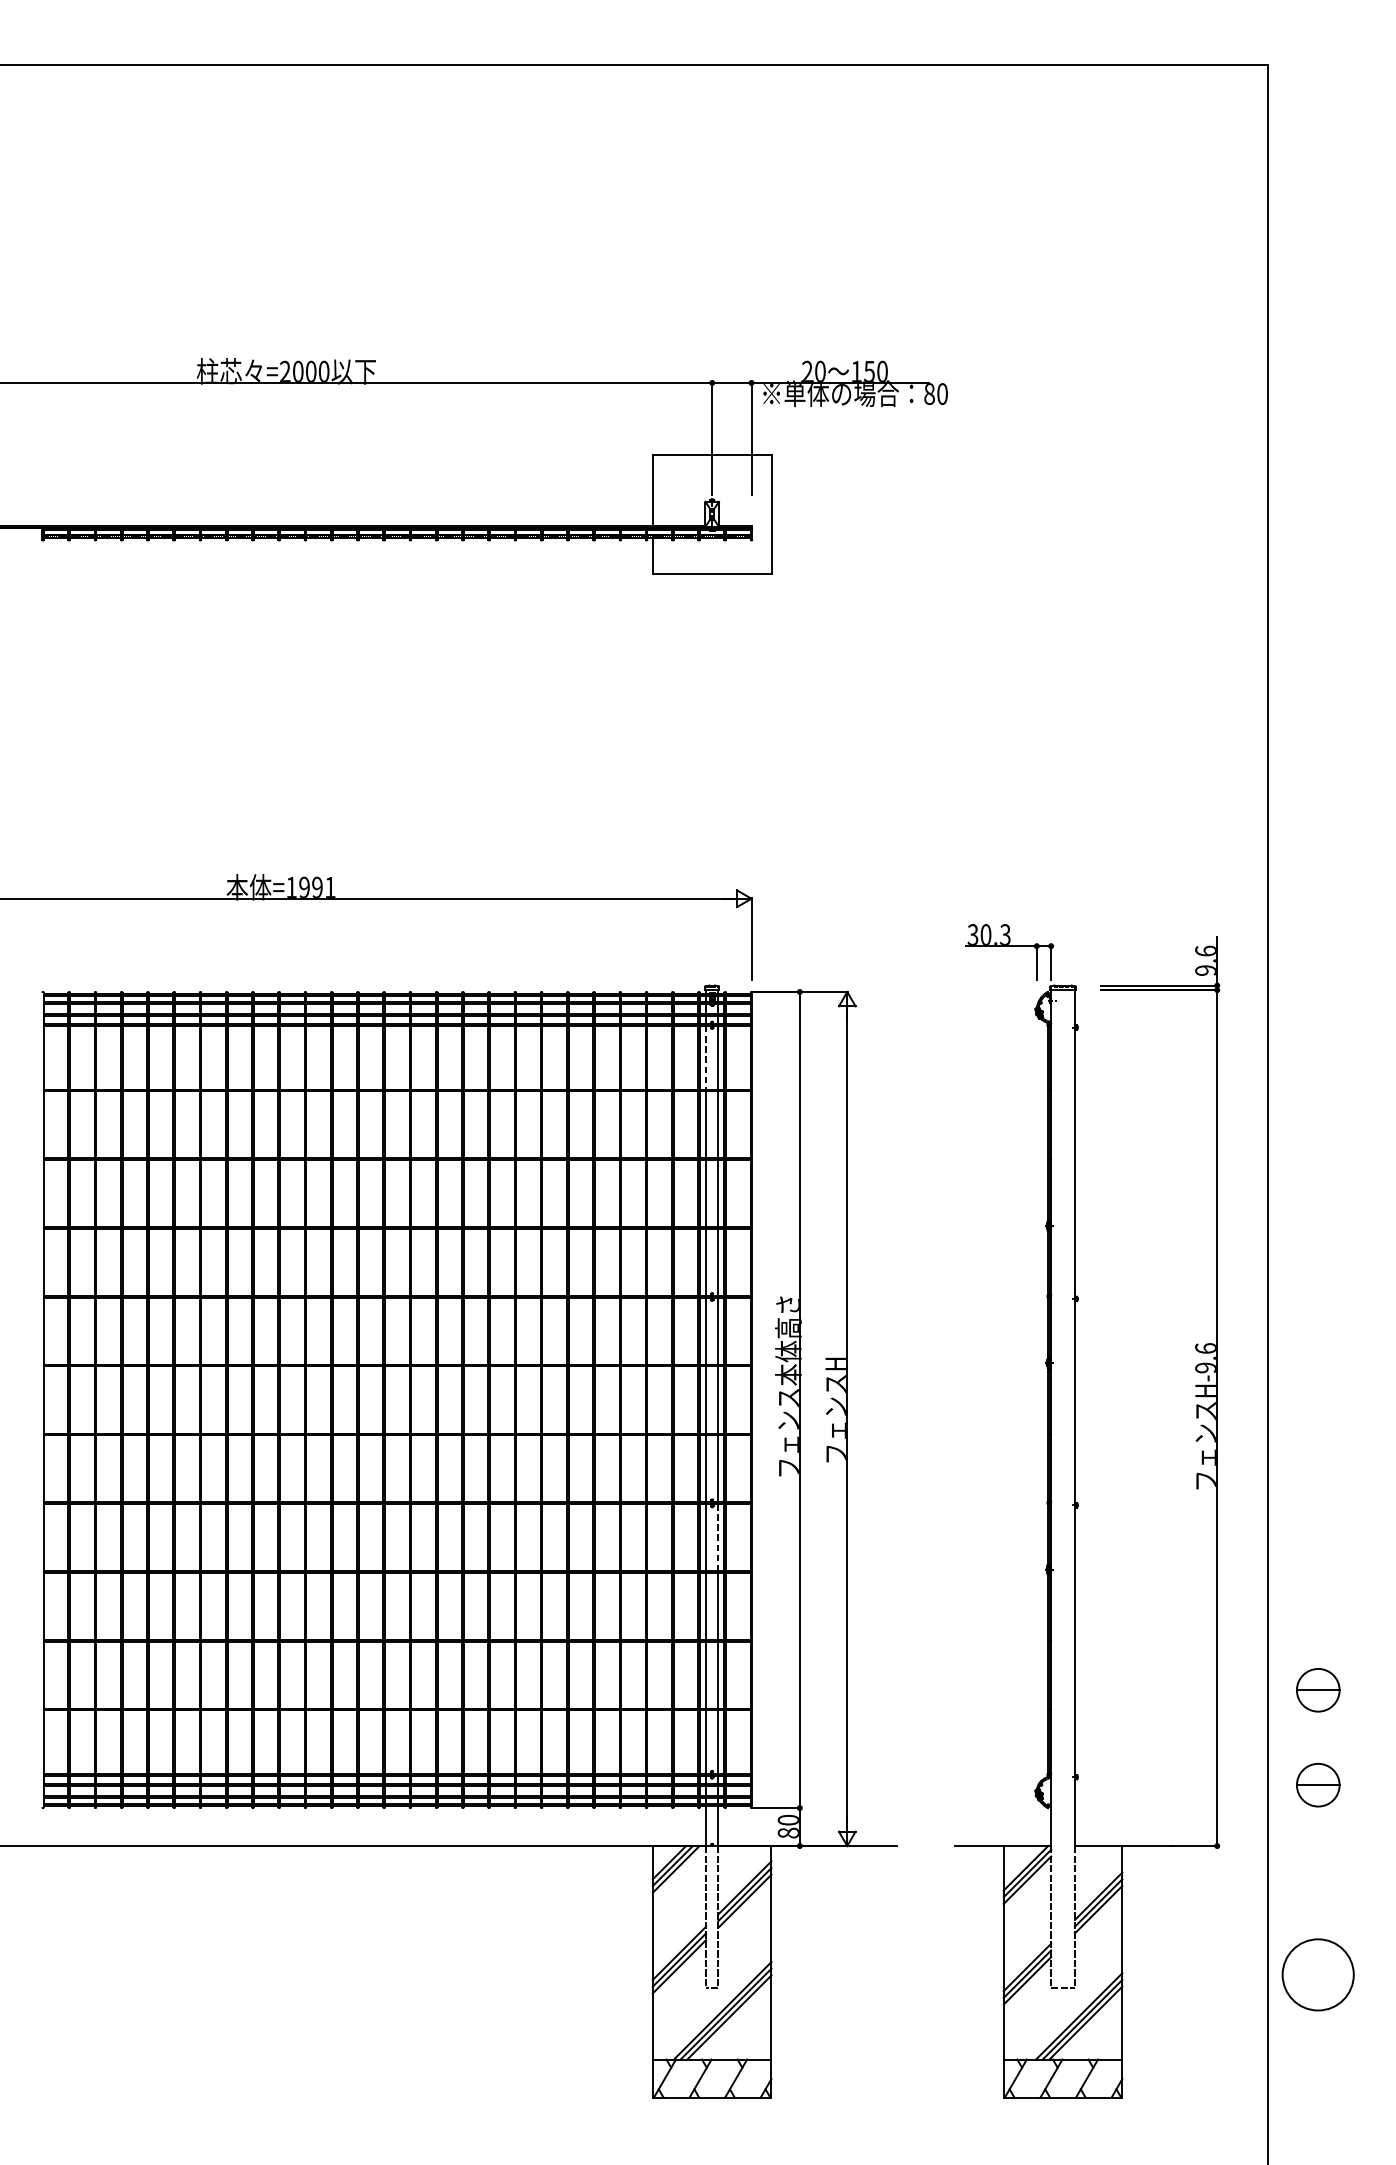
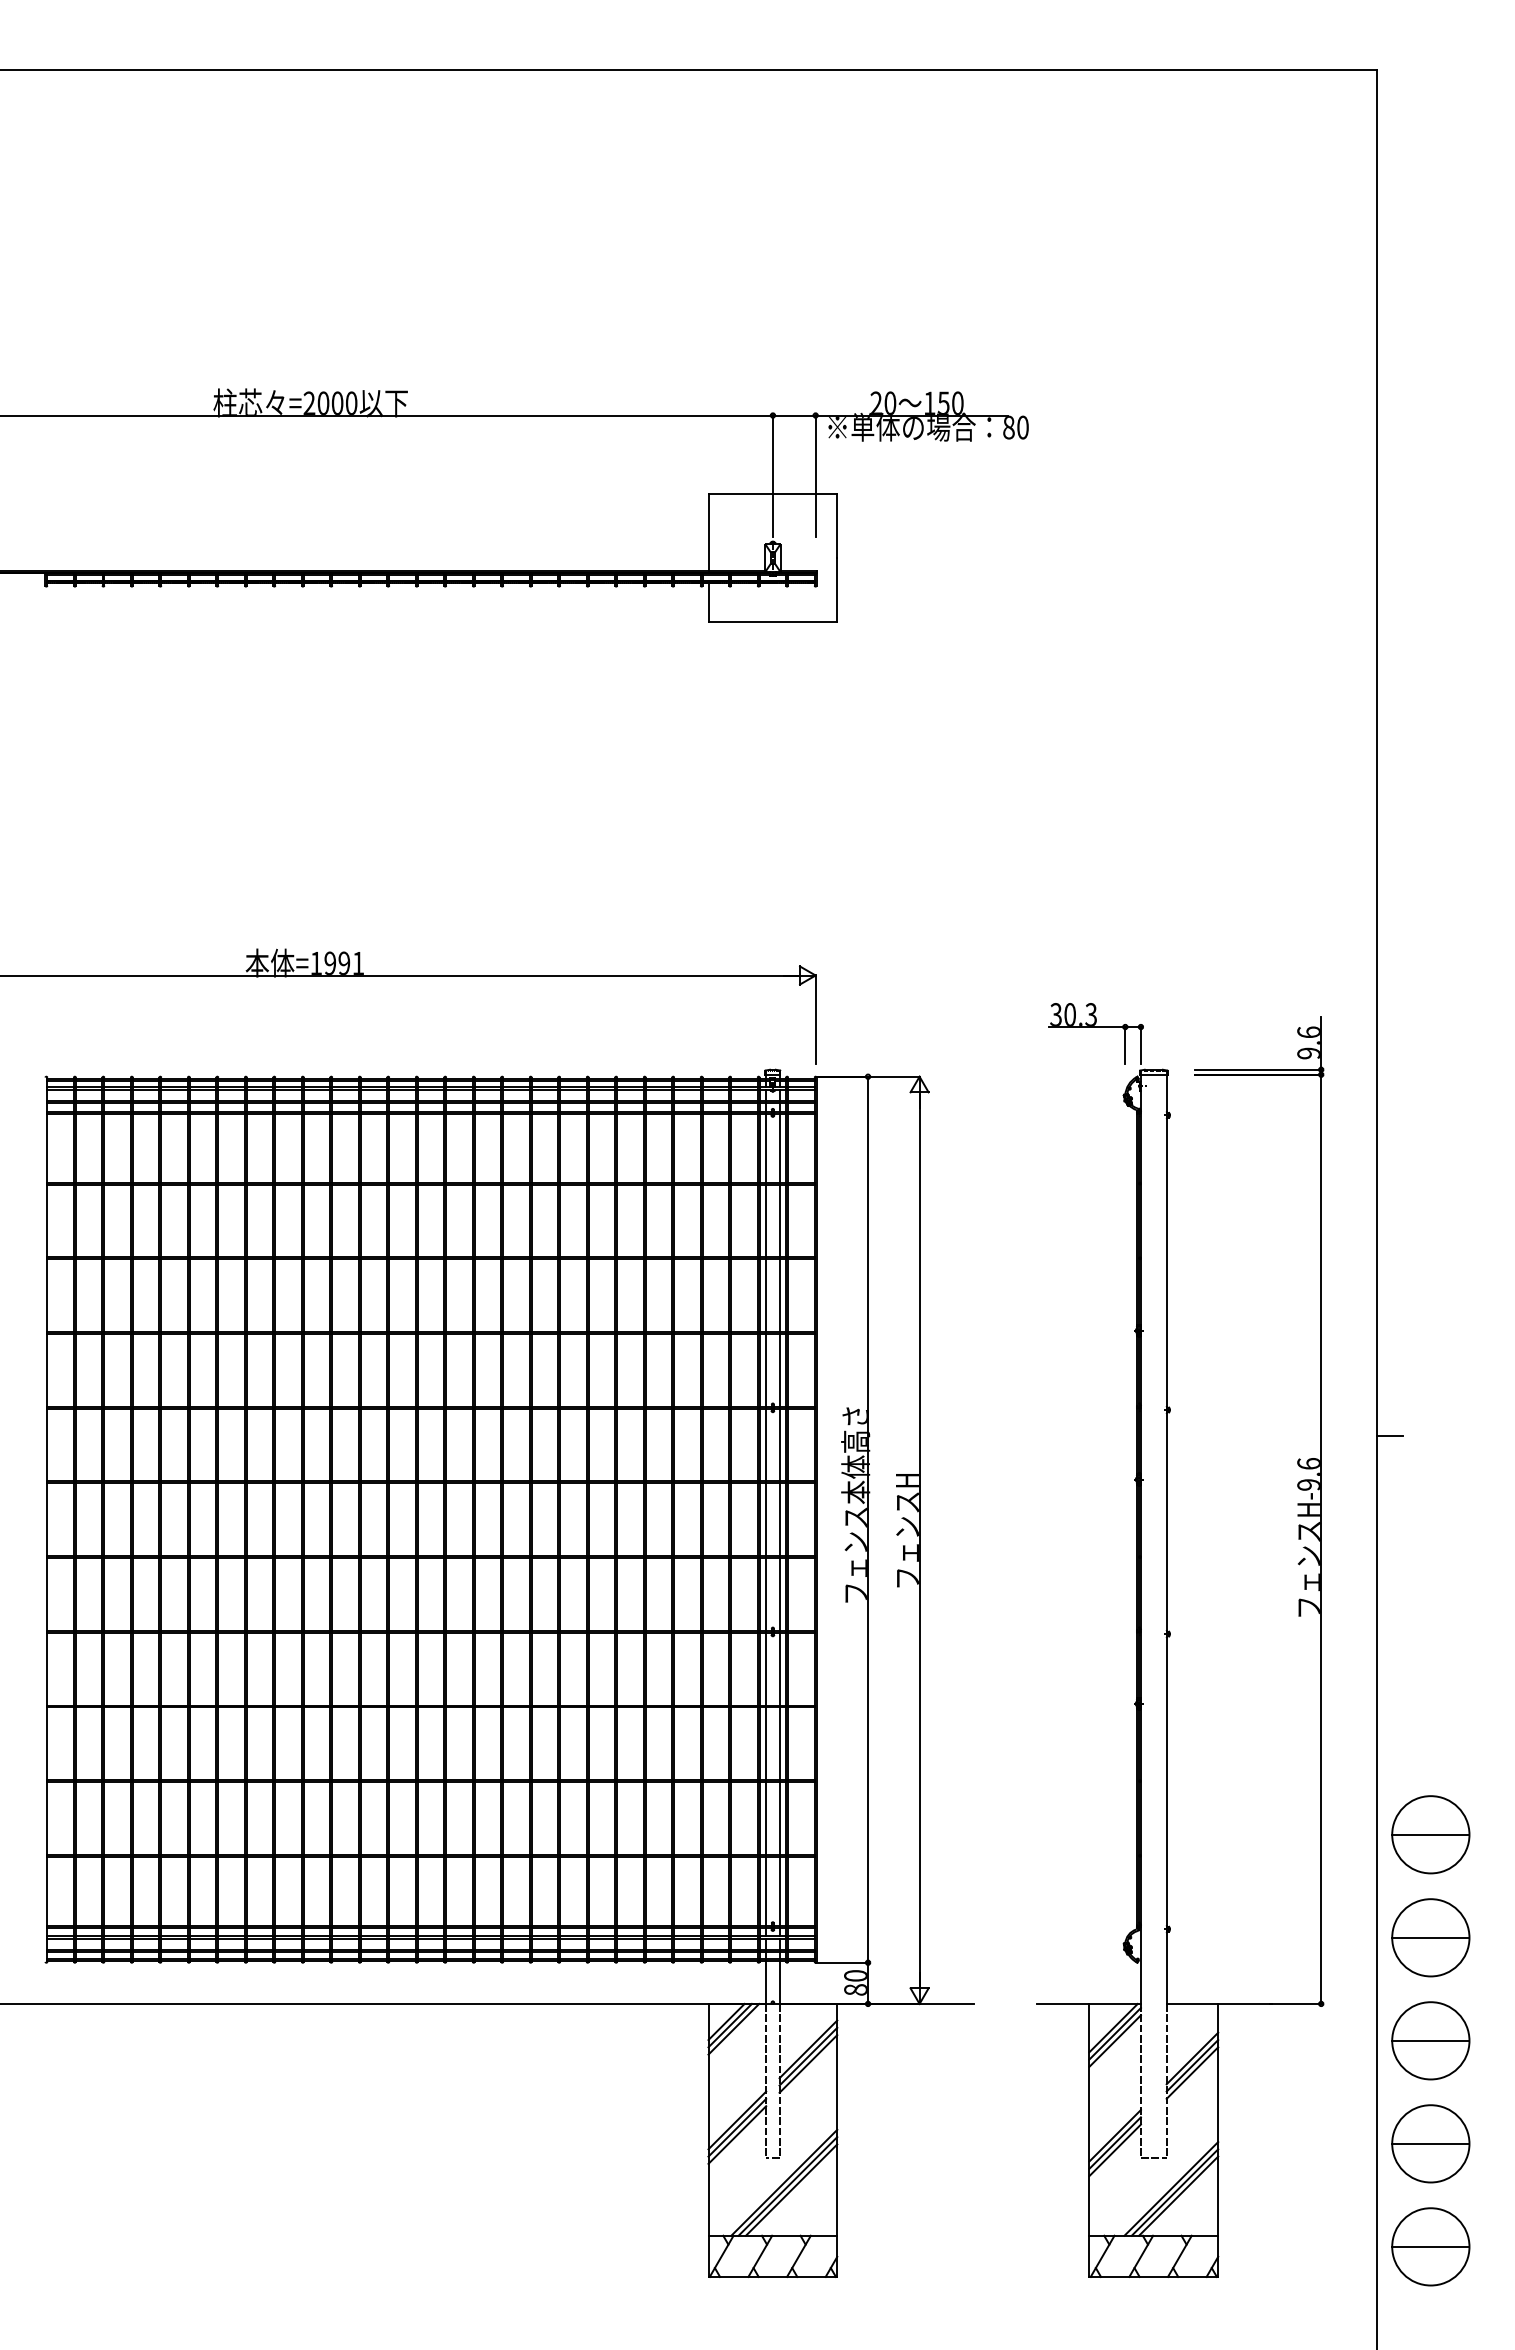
line: (706, 1058) -> (766, 1148), dashed -> solid
line: (1280, 1322) -> (1389, 1435), added
line: (718, 1537) -> (779, 1669), dashed -> solid
part: (1317, 1689) -> (1430, 1834), size x1.67
part: (1317, 1784) -> (1430, 1937), size x1.67
part: (1317, 1879) -> (1430, 2040), added
line: (1317, 1974) -> (1430, 2143), added
part: (1317, 2069) -> (1430, 2246), added

